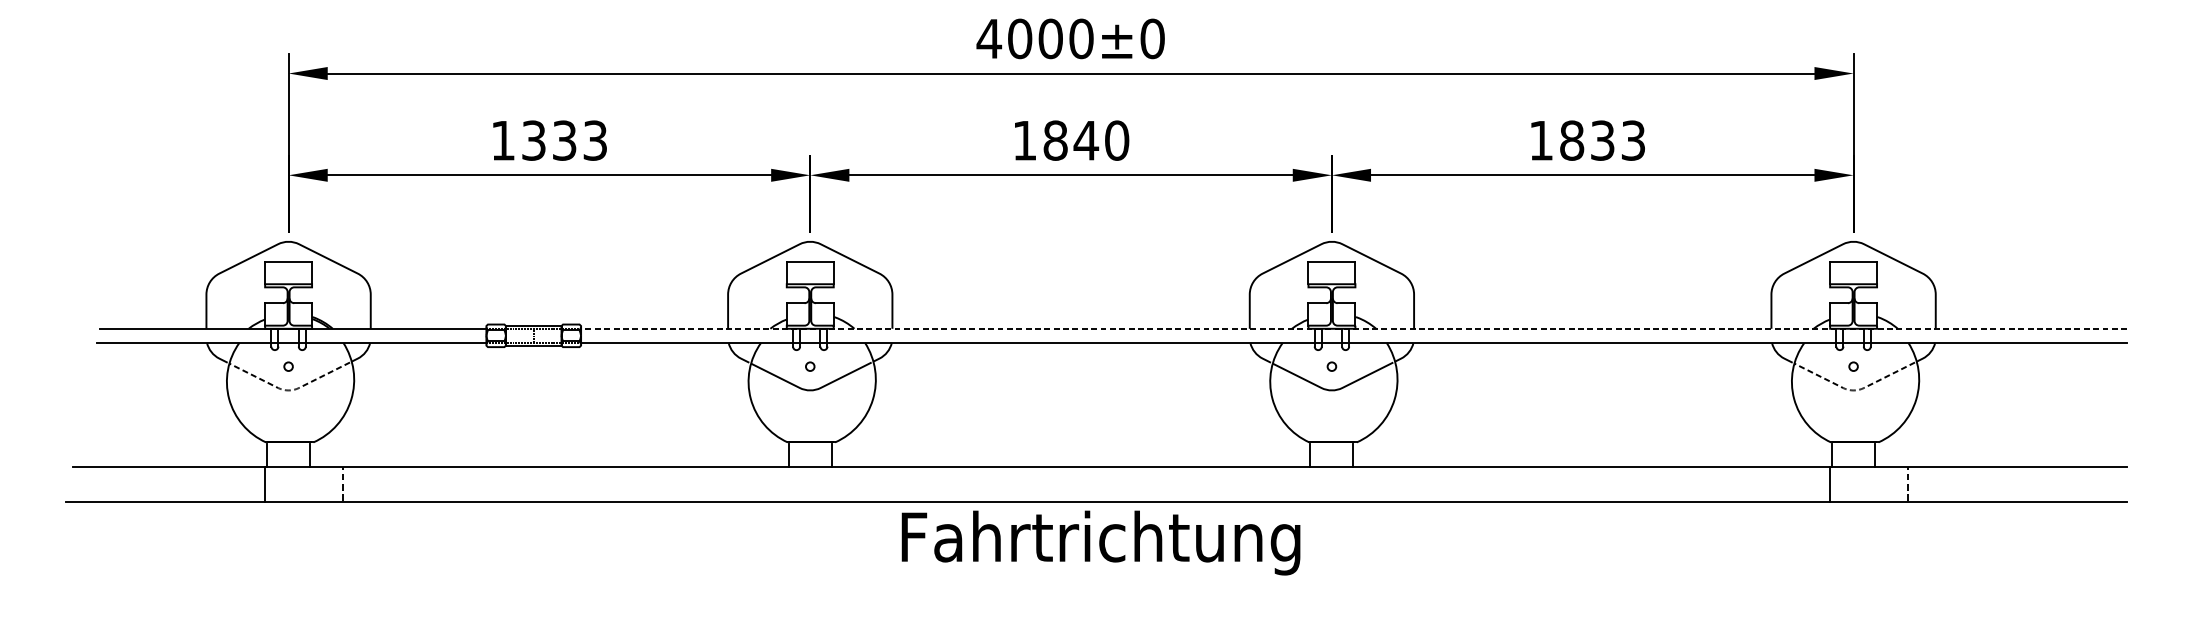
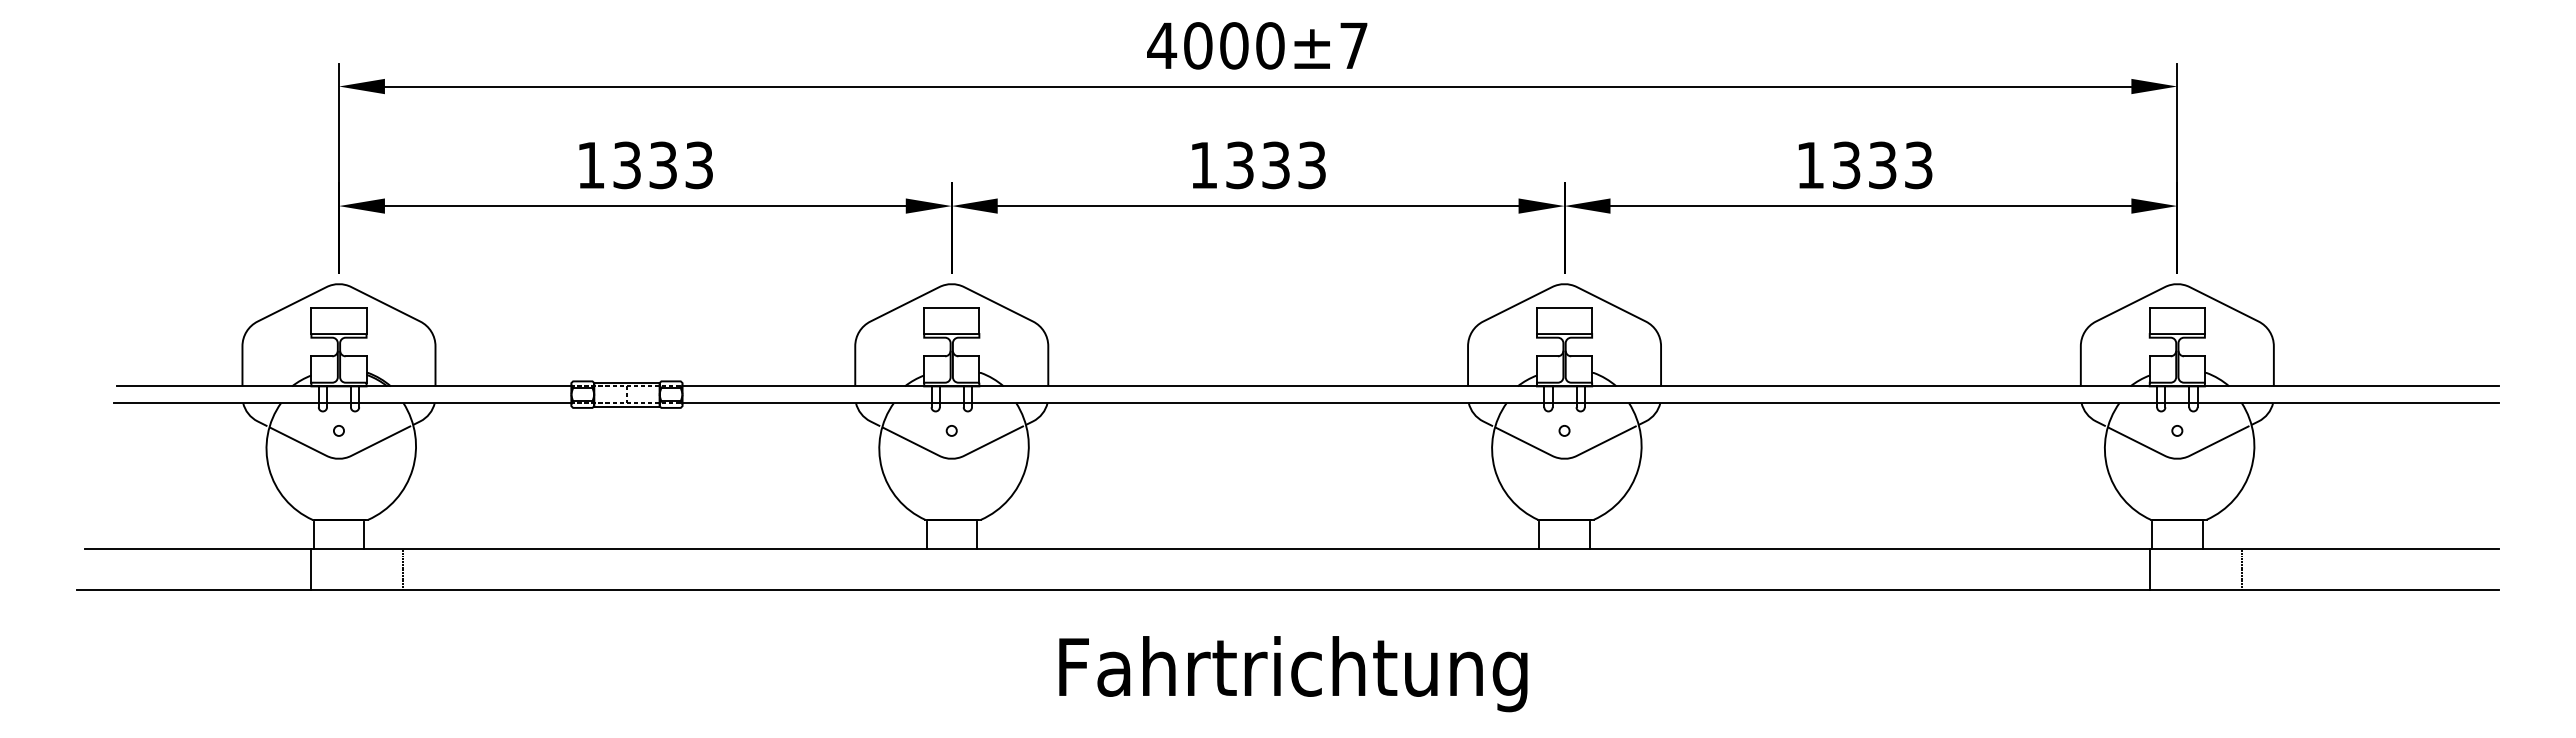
text: (1152, 38) -> (1353, 45), 4000±0 -> 4000±7
text: (1086, 140) -> (1276, 165), 1840 -> 1333
text: (1571, 140) -> (1846, 165), 1833 -> 1333
line: (1354, 328) -> (1590, 386), dashed -> solid
line: (289, 390) -> (339, 458), dashed -> solid
line: (1854, 390) -> (2178, 458), dashed -> solid
text: (1101, 543) -> (1293, 674), moved

